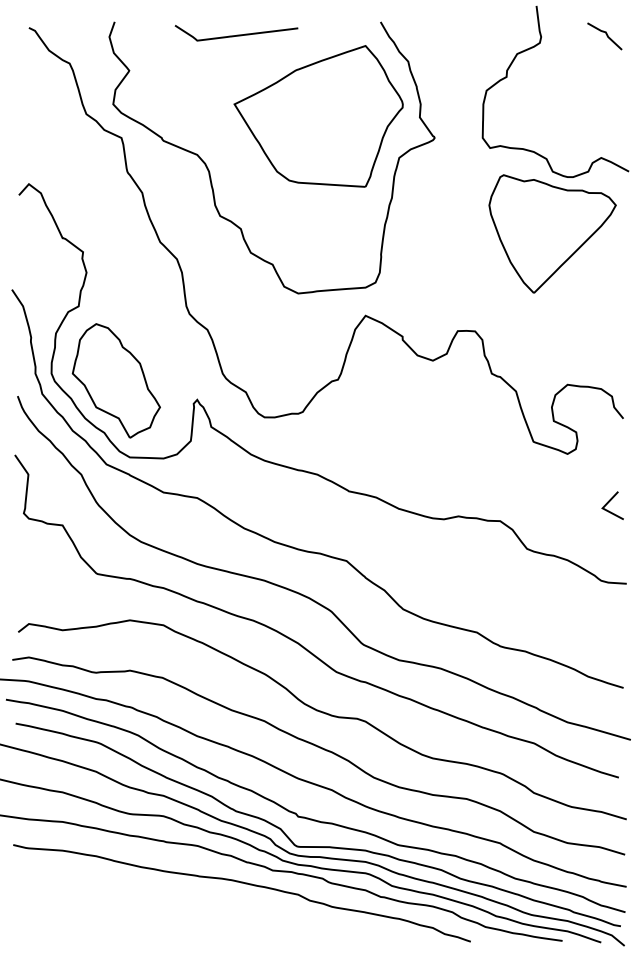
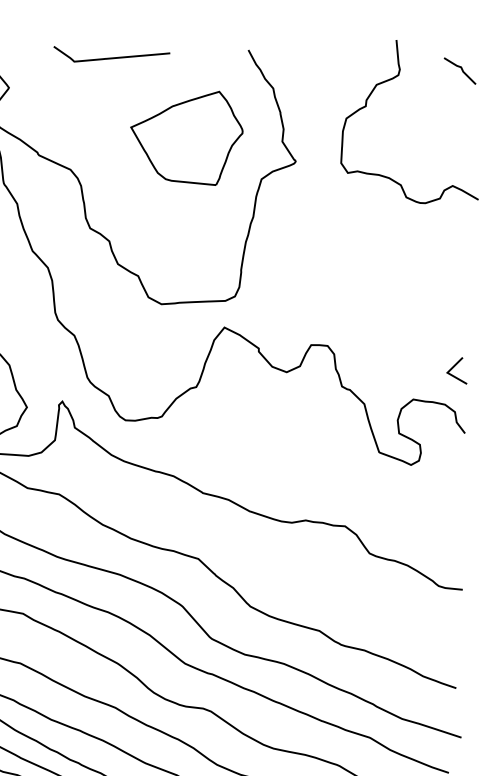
part: (318, 116) -> (186, 137), size x0.7
part: (552, 233) -> (404, 255), removed
line: (609, 502) -> (454, 367), moved

